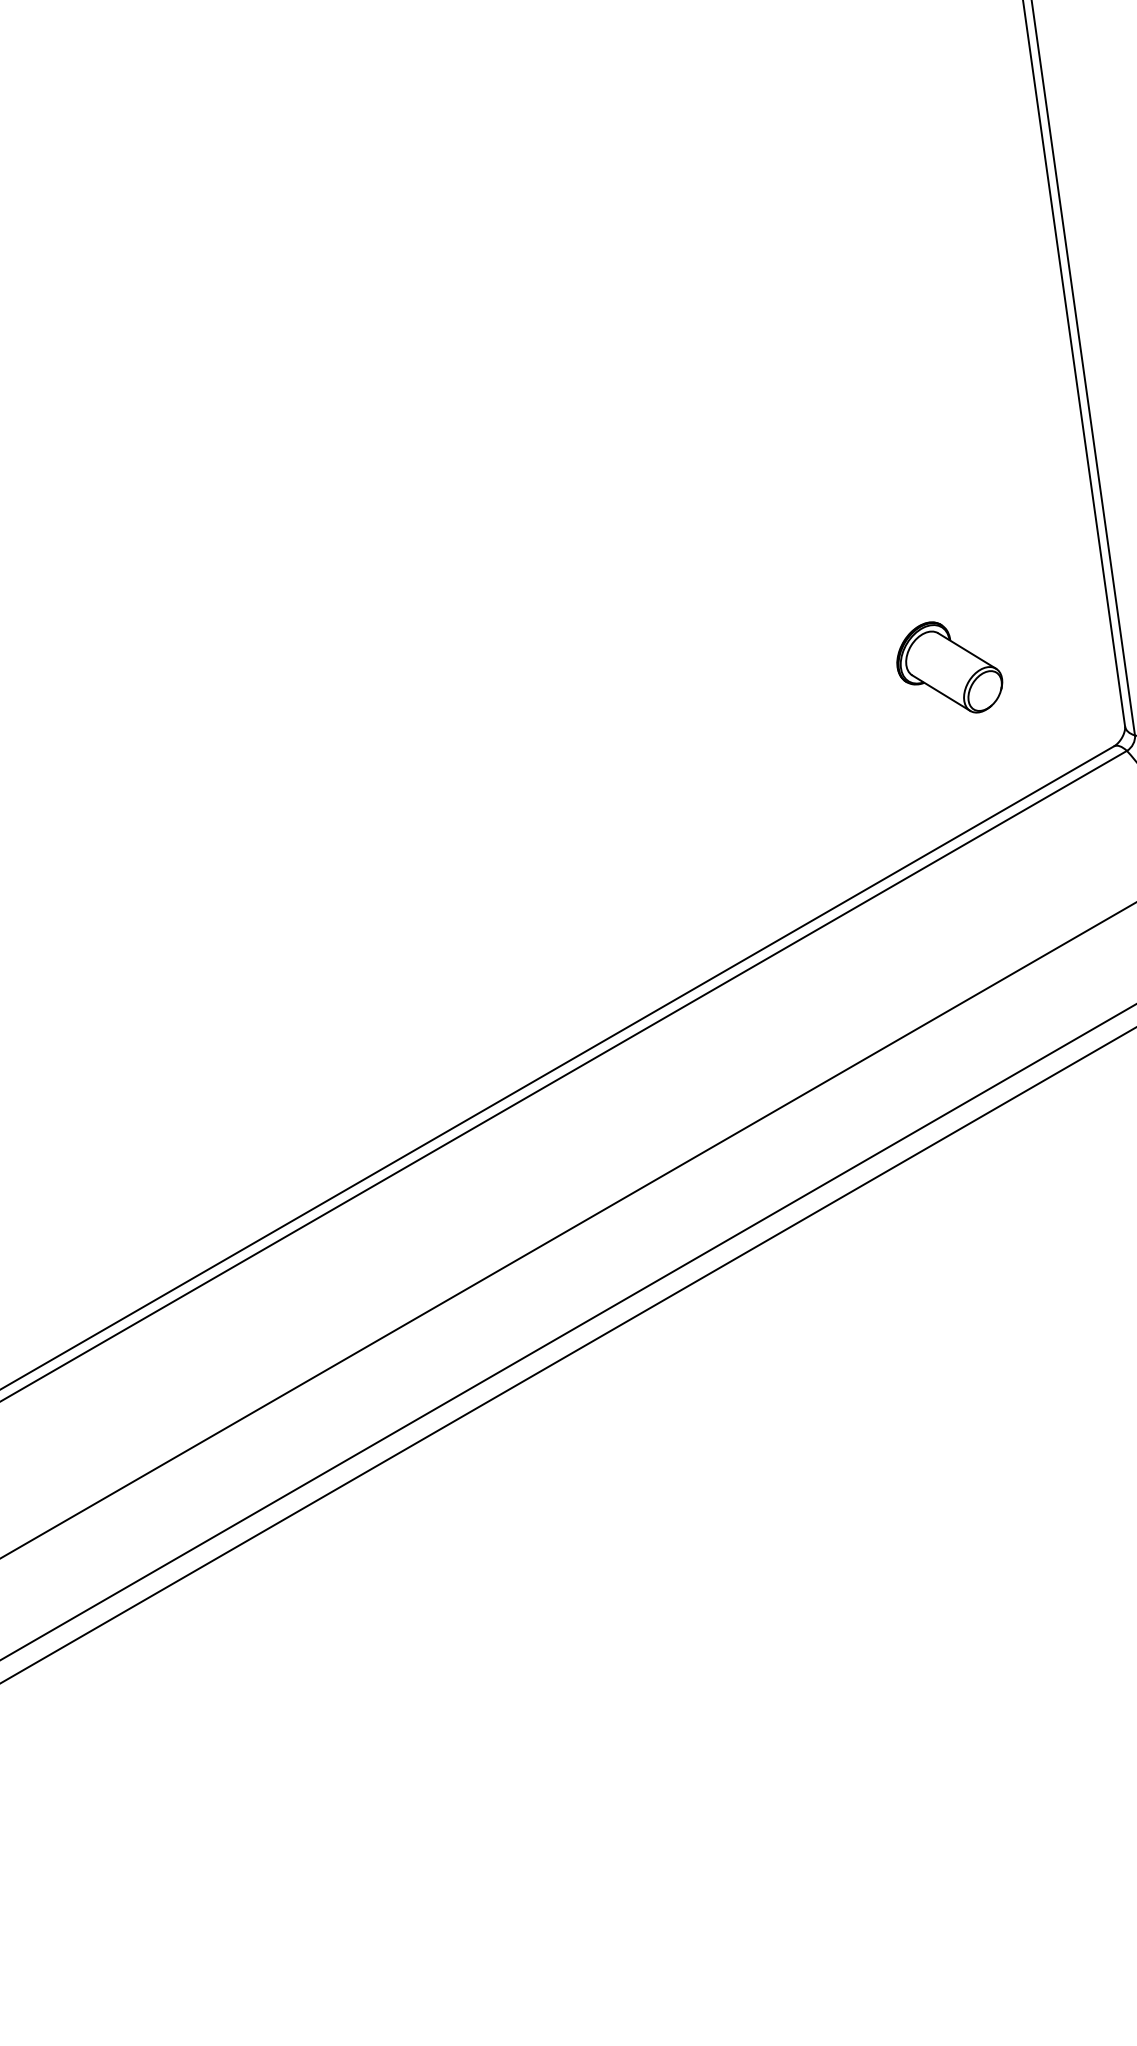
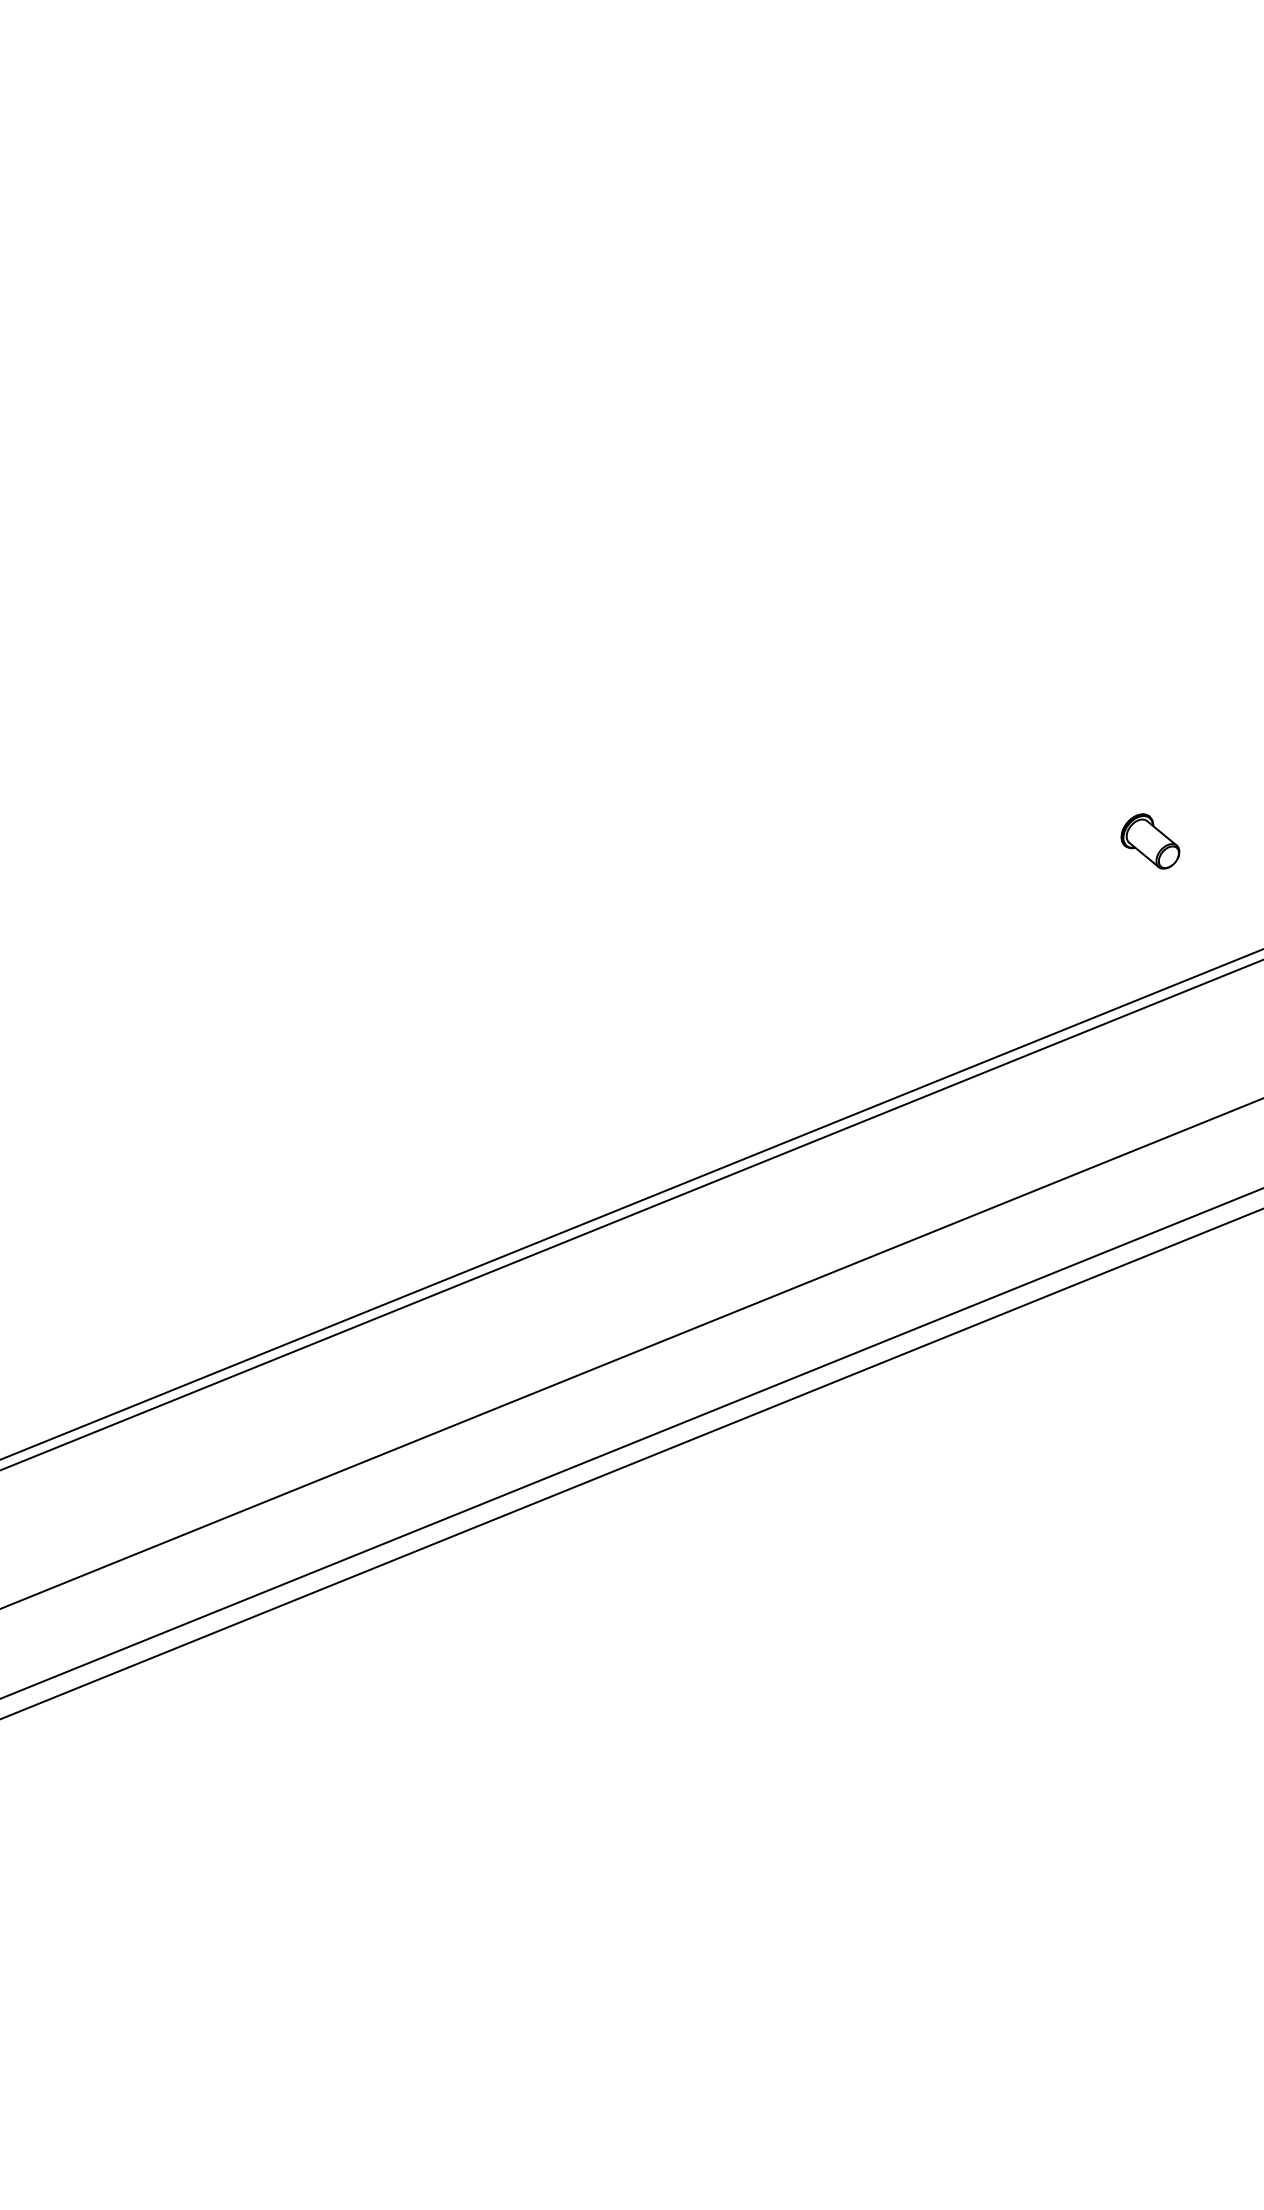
part: (949, 668) -> (1150, 841), size x0.6

